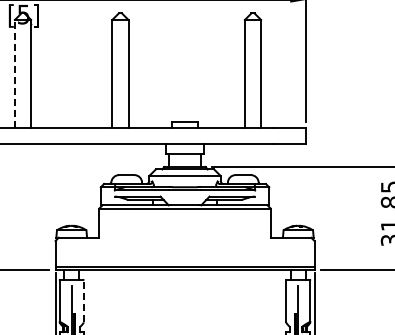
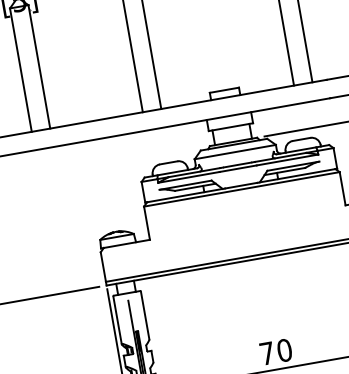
line: (14, 73) -> (20, 69), dashed -> solid
line: (83, 301) -> (144, 315), dashed -> solid

